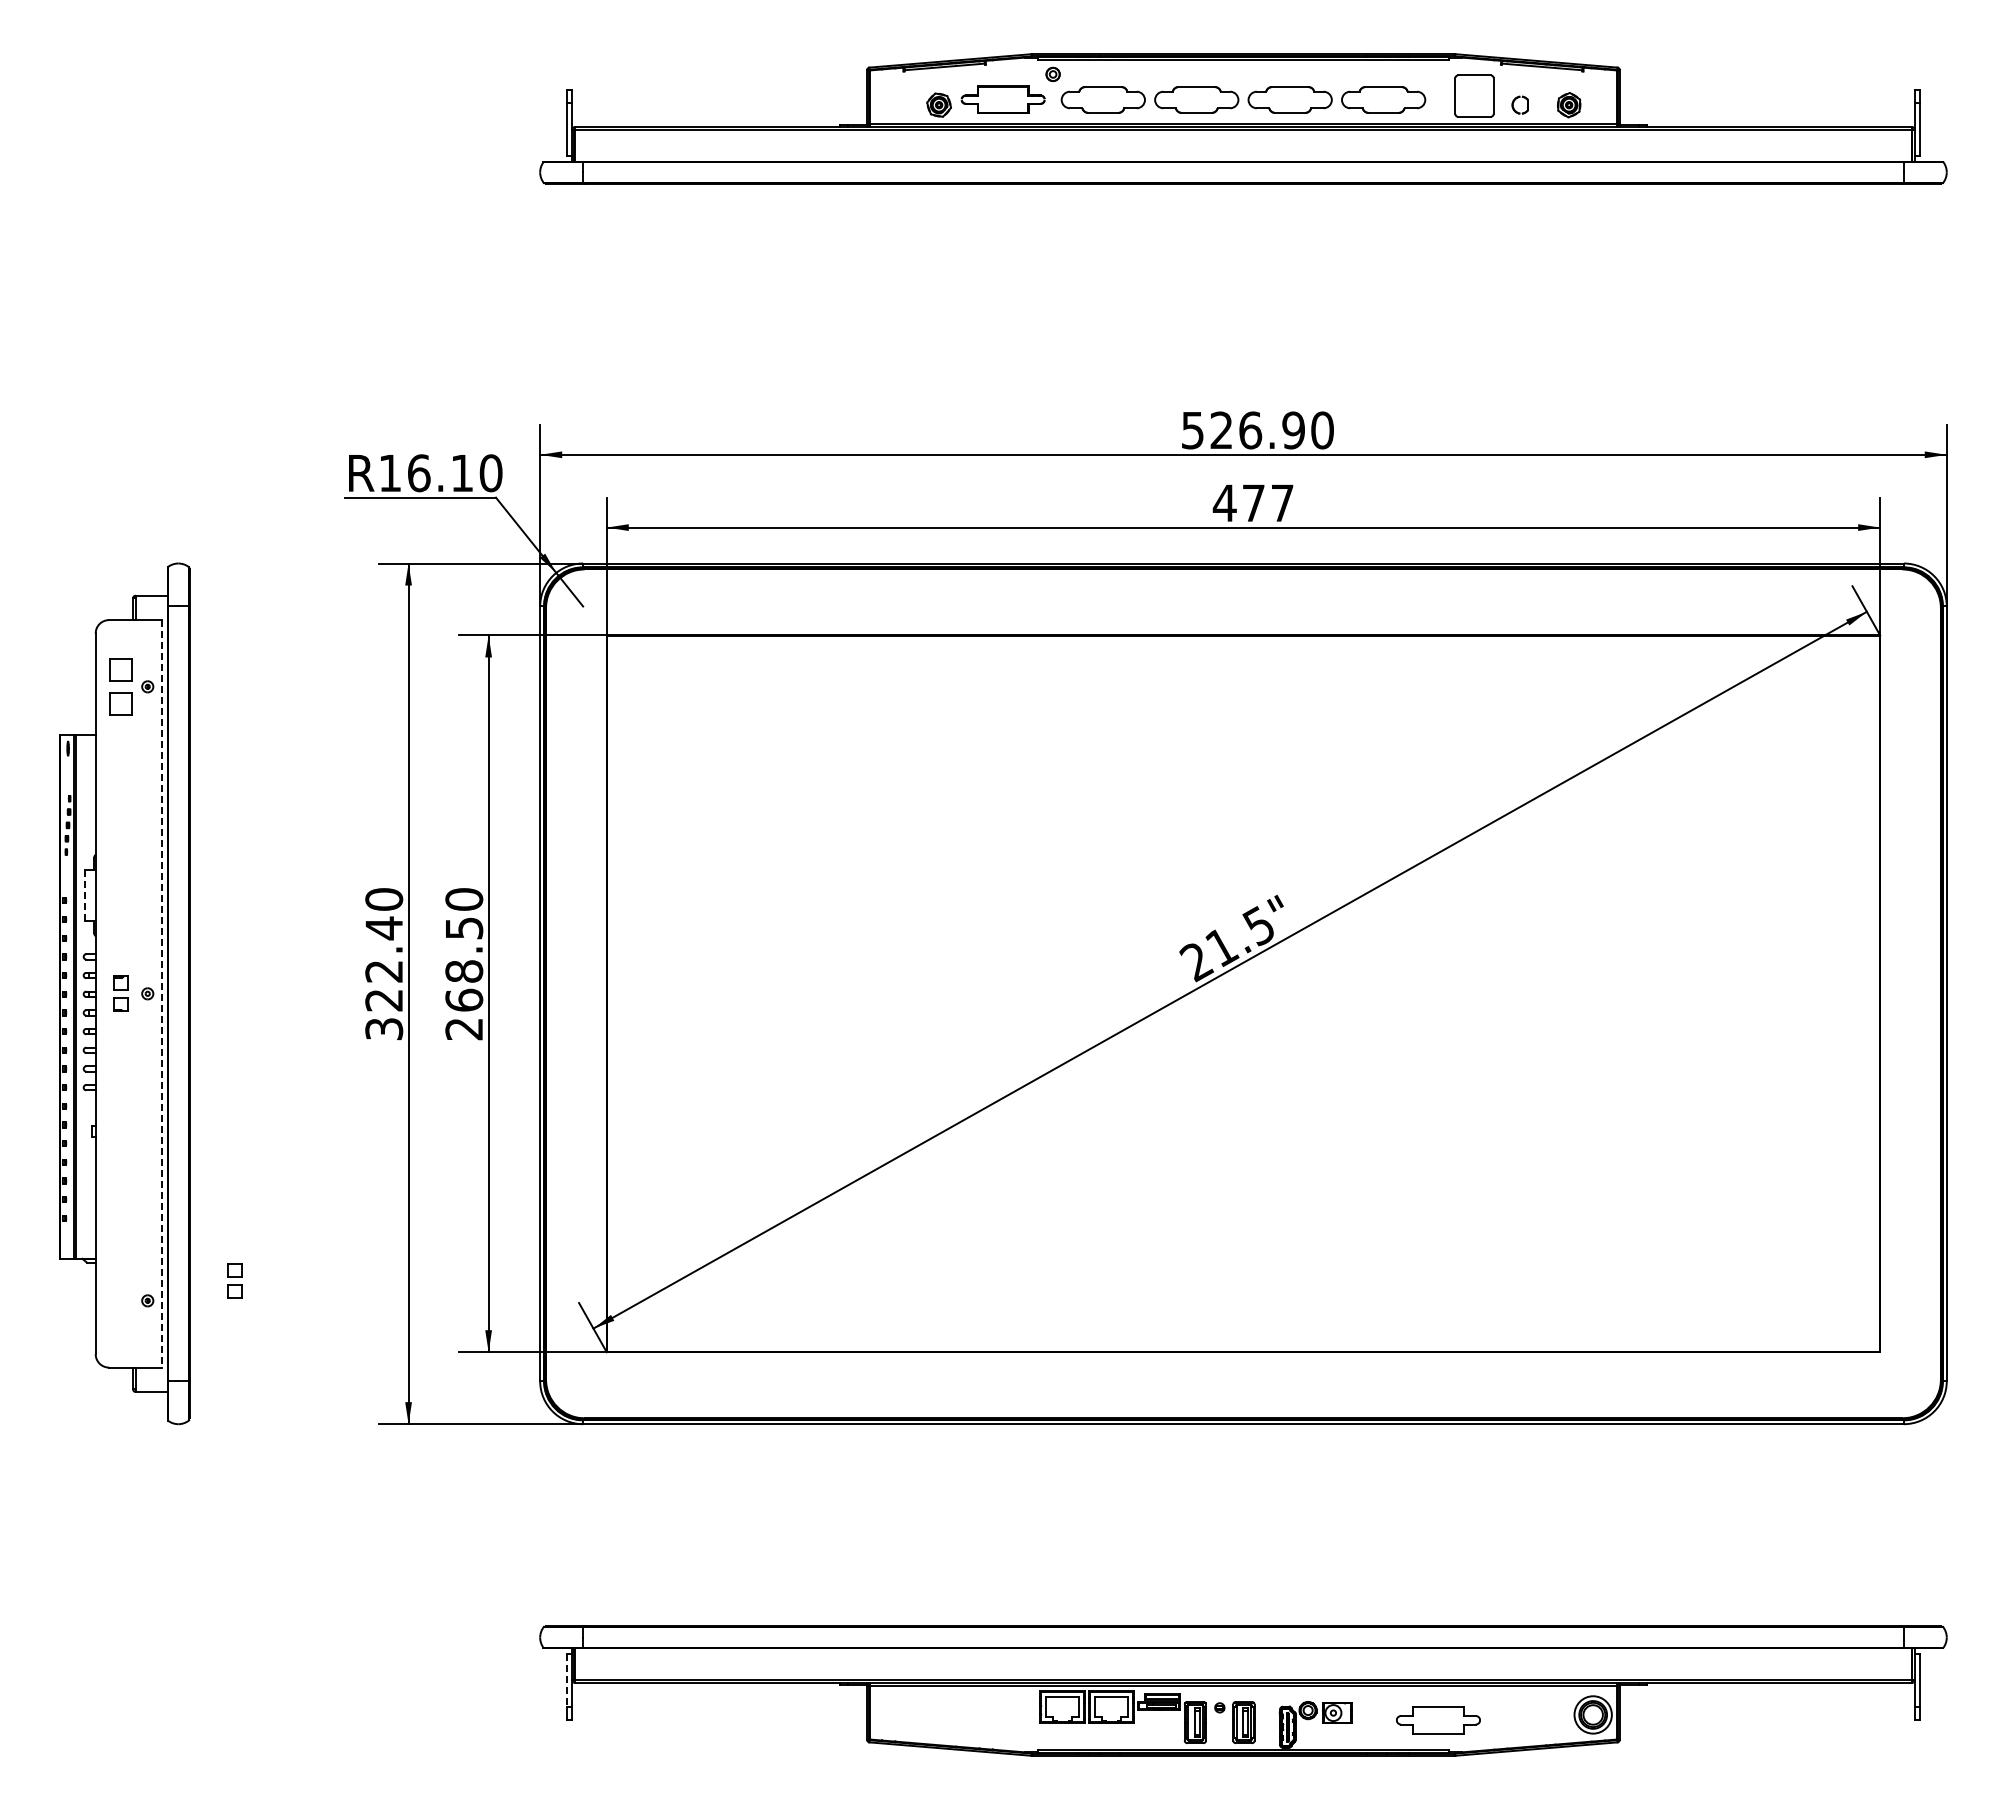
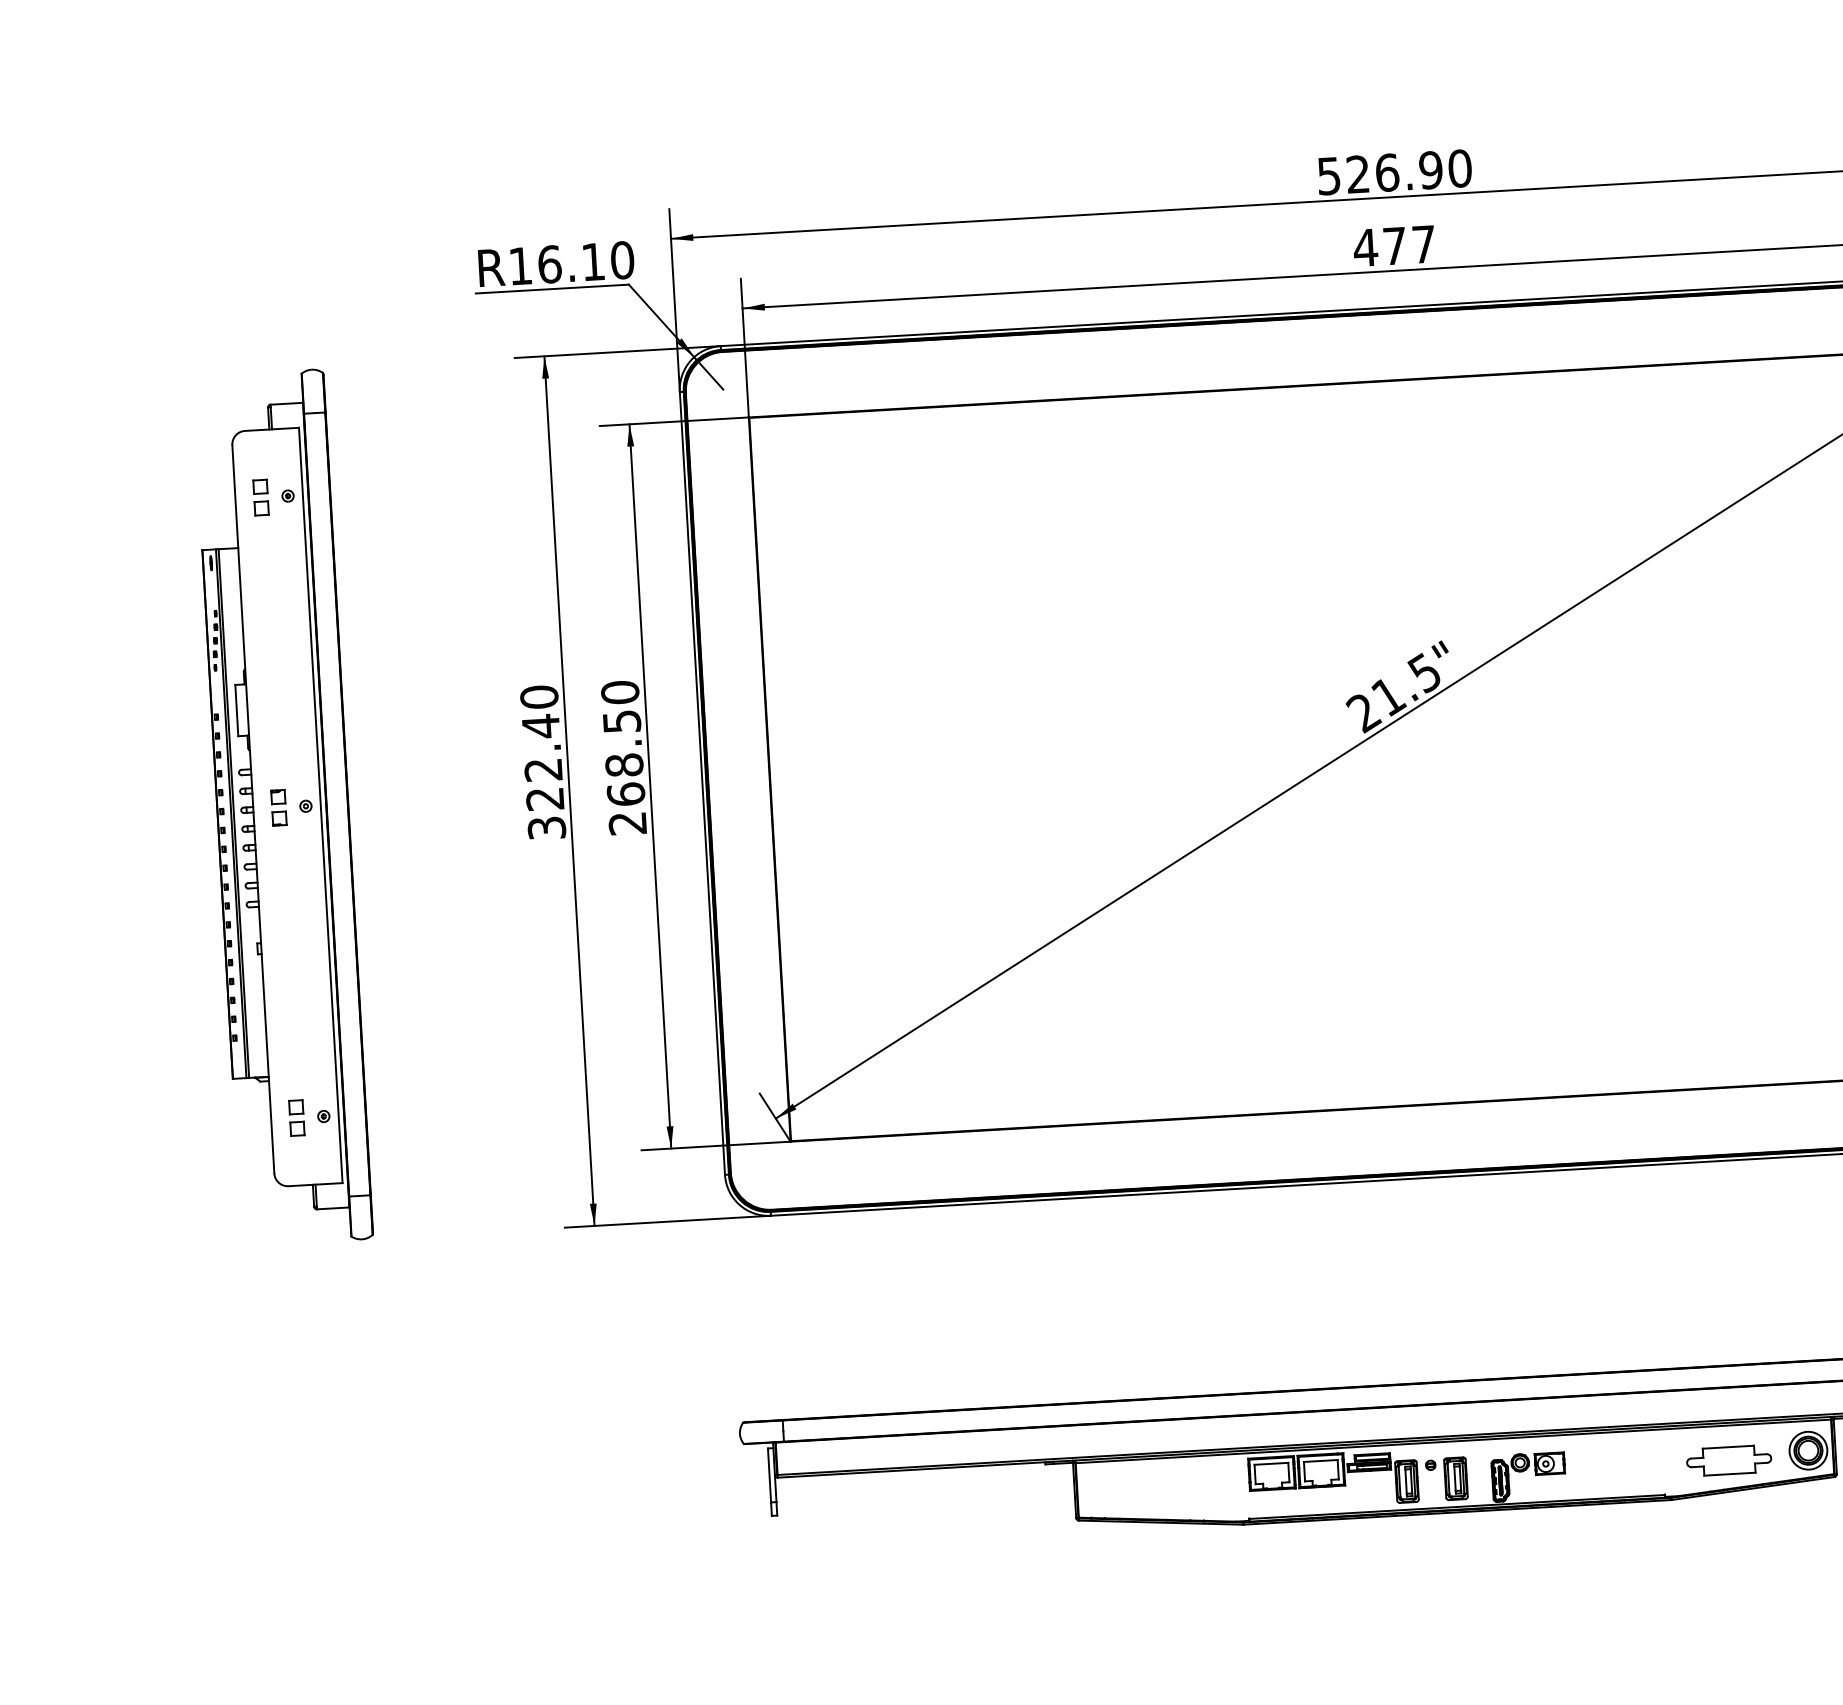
part: (120, 686) -> (260, 497), size x0.62
line: (85, 895) -> (237, 710), dashed -> solid
line: (162, 993) -> (320, 805), dashed -> solid
part: (234, 1280) -> (296, 1117), moved
line: (567, 1680) -> (770, 1475), dashed -> solid
part: (1438, 1720) -> (1729, 1460), moved

